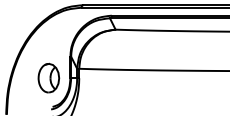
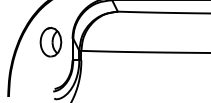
part: (48, 77) -> (50, 41), moved

